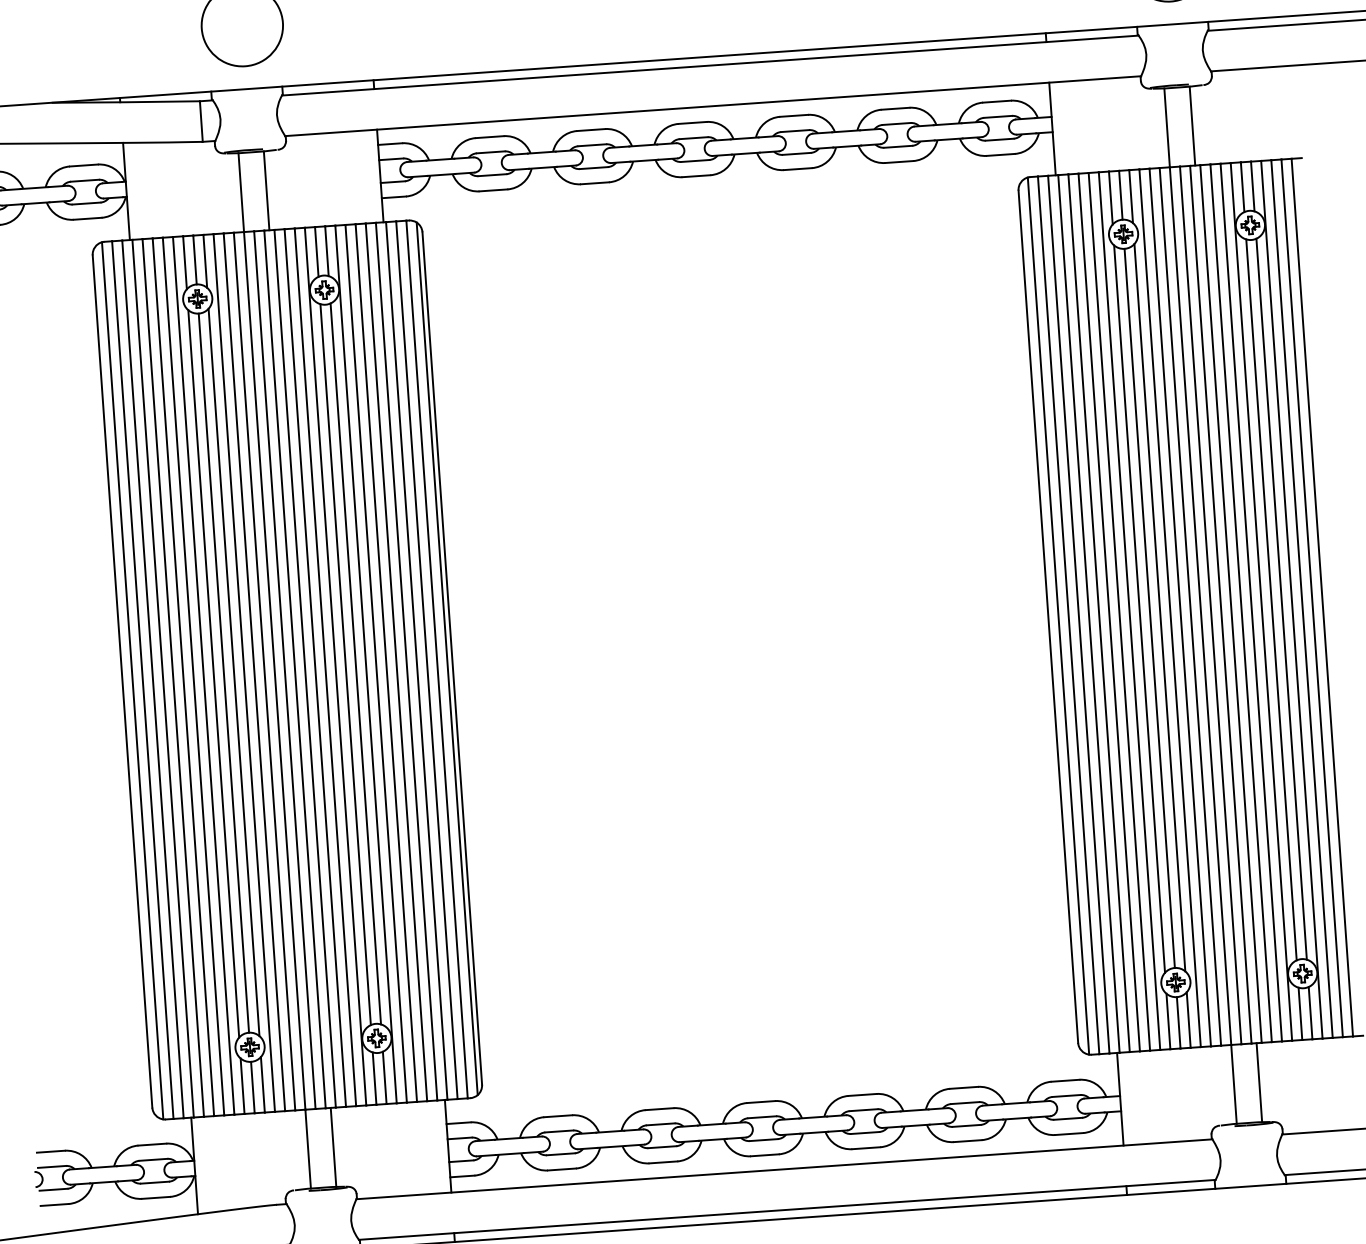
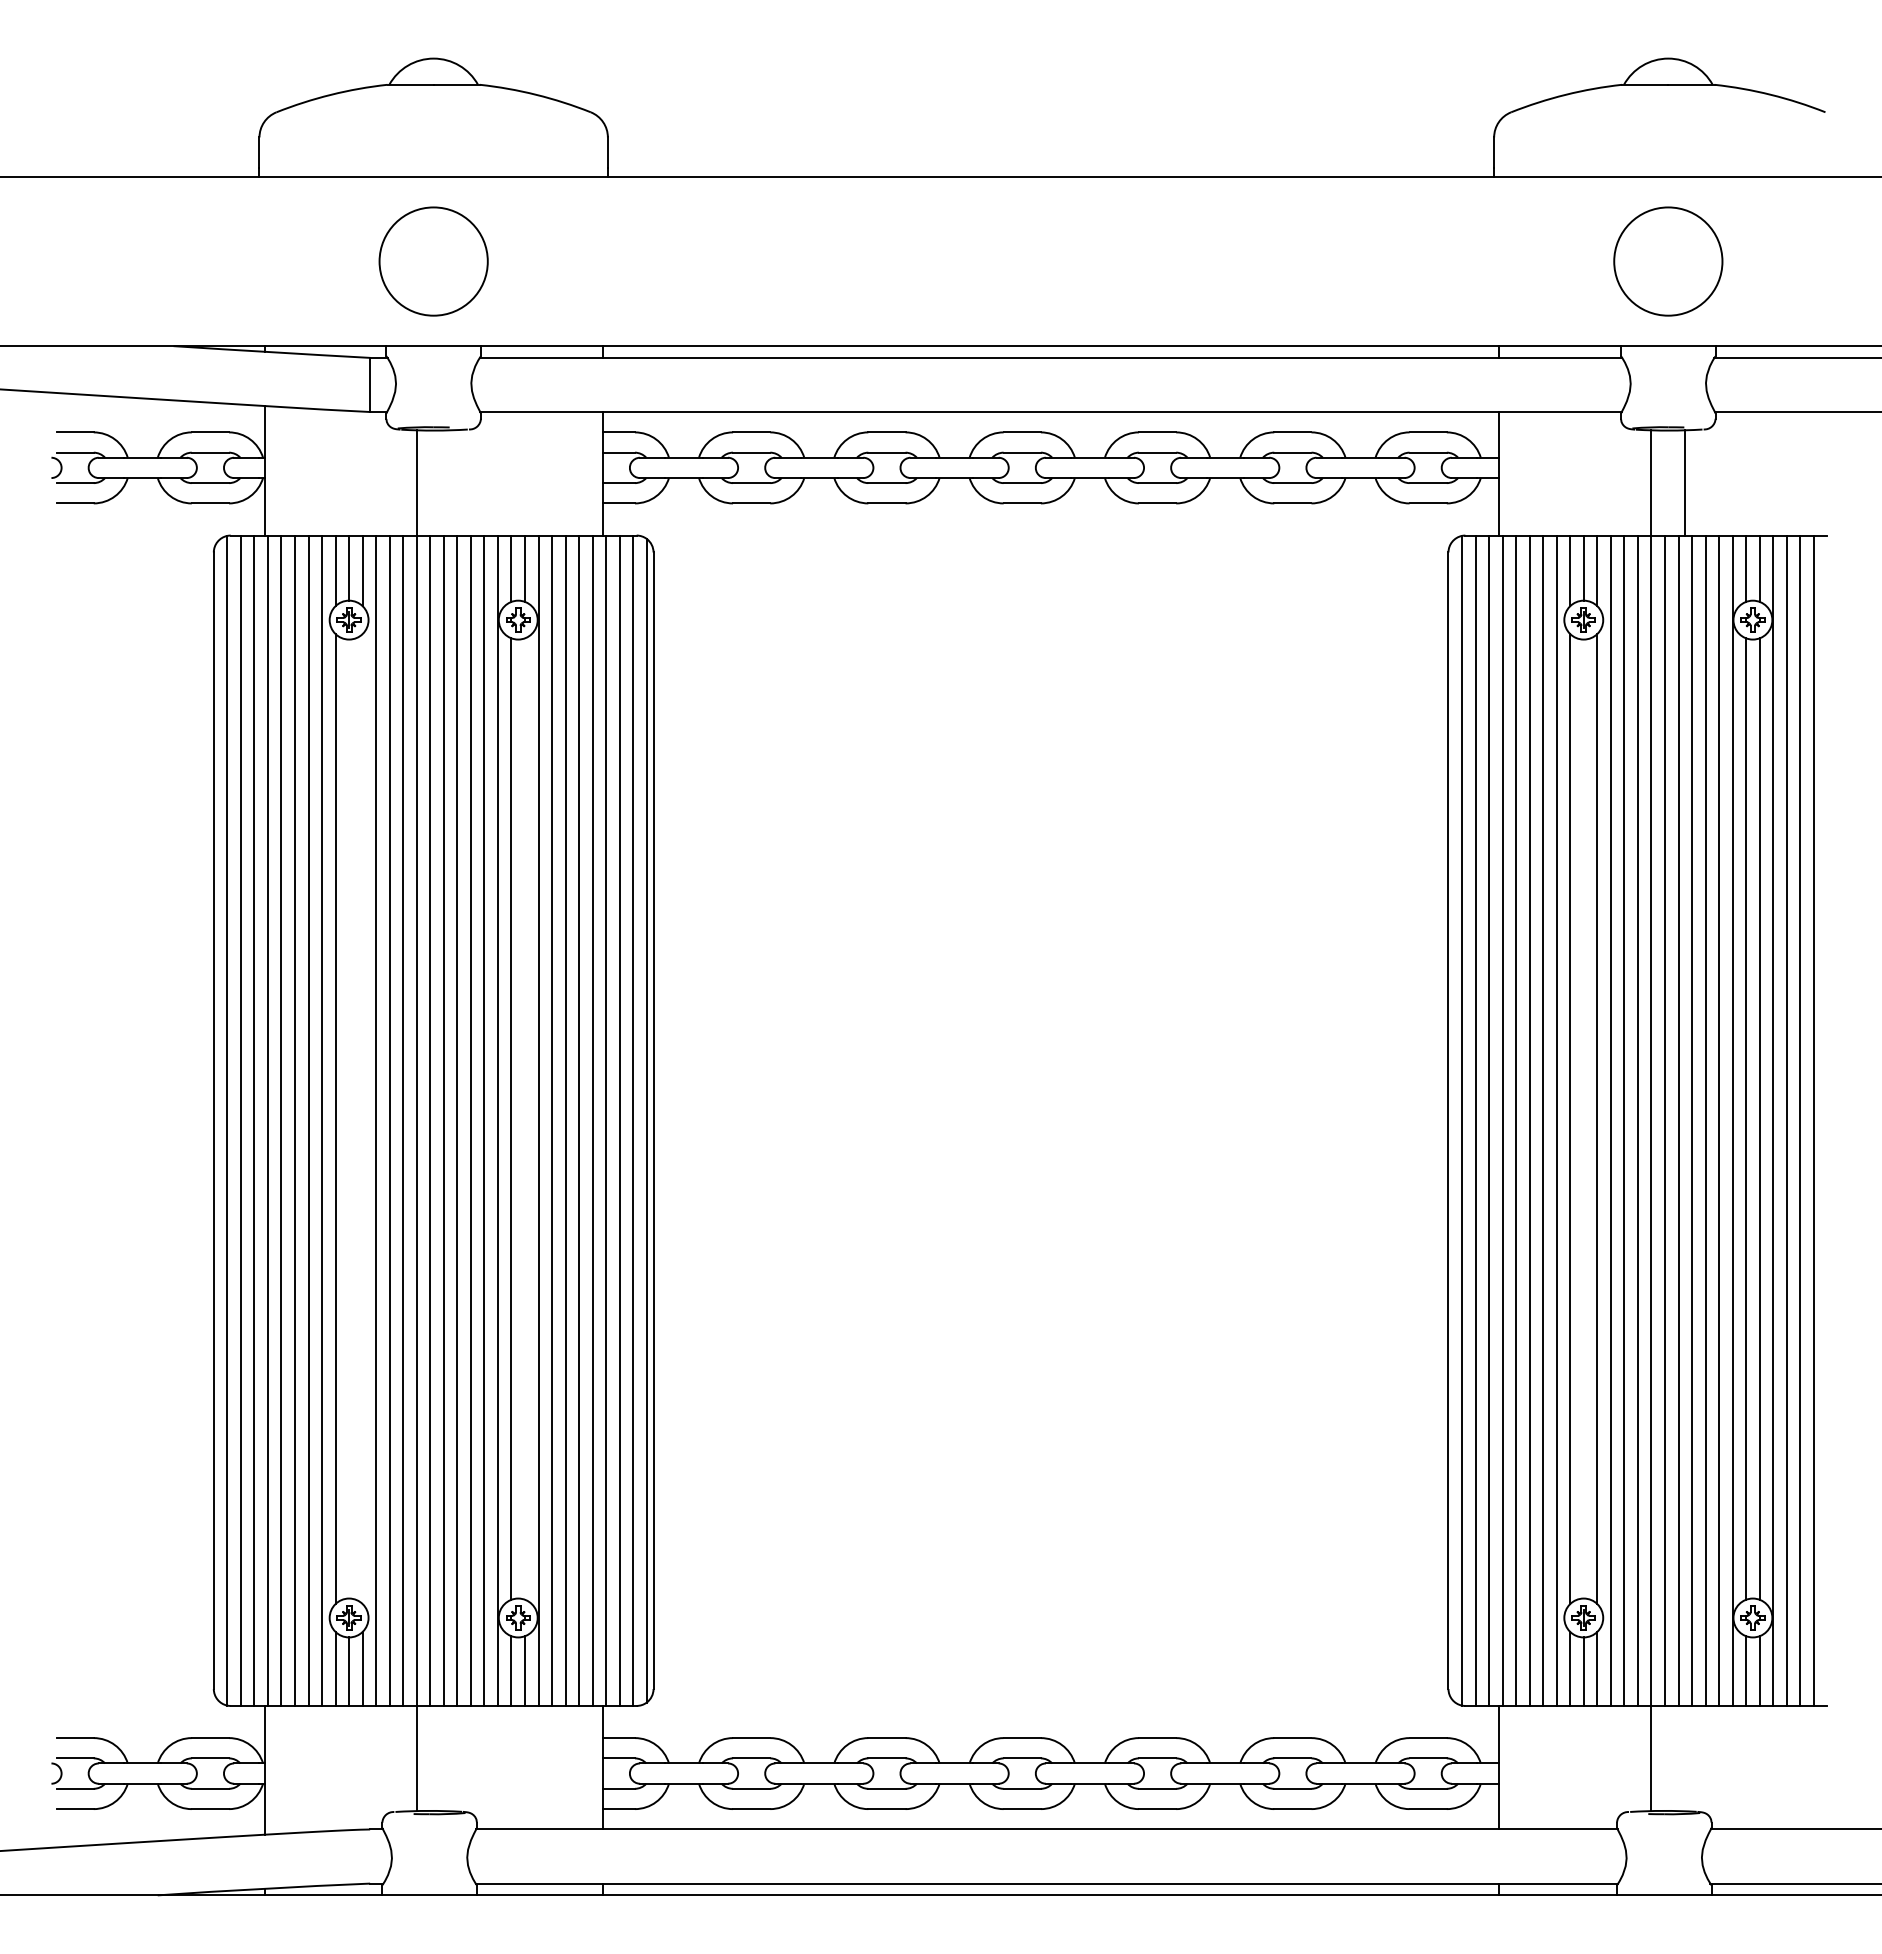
line: (266, 190) -> (450, 482), removed
line: (1149, 608) -> (1583, 1118), removed
line: (356, 663) -> (525, 1118), removed
line: (224, 672) -> (349, 1118), removed
line: (233, 672) -> (362, 1119), removed
line: (1259, 1082) -> (1685, 1758), removed
line: (333, 1147) -> (450, 1758), removed

